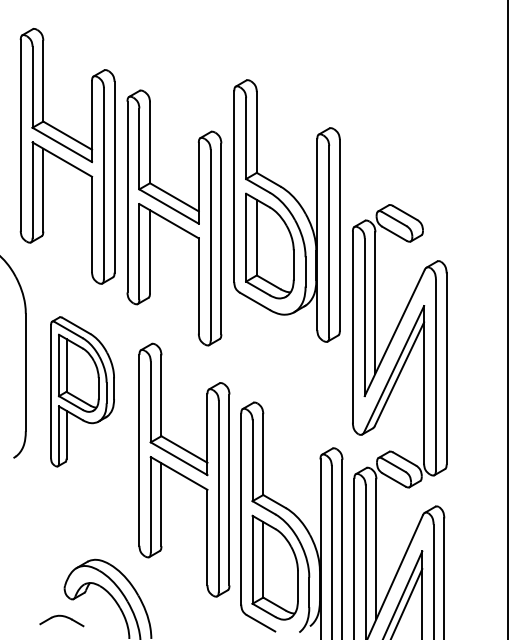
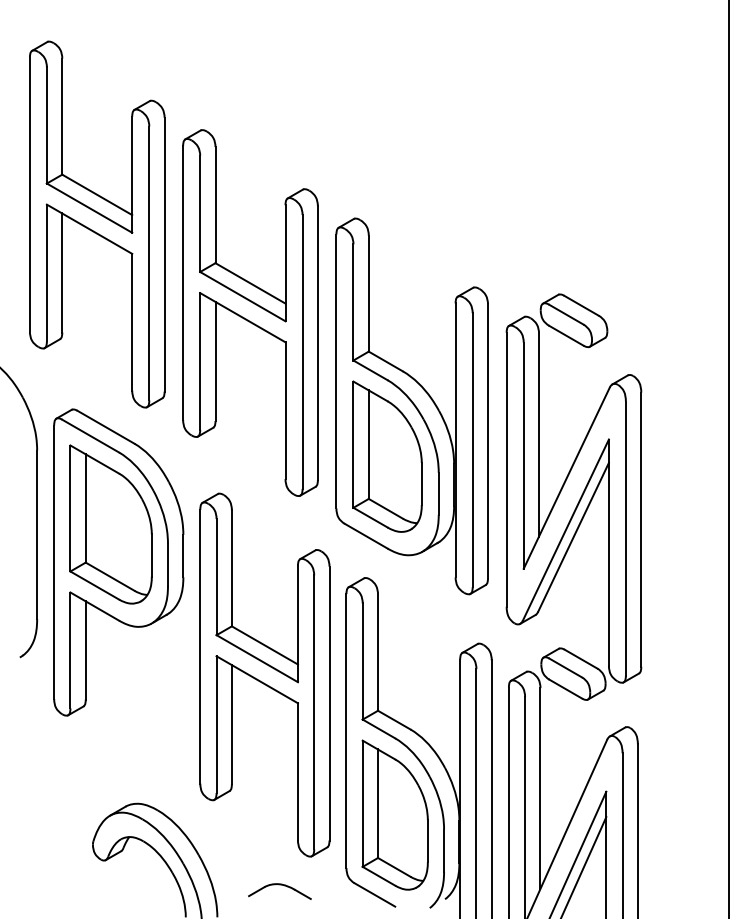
part: (286, 210) -> (411, 405), moved
part: (82, 391) -> (118, 562), size x1.43
part: (61, 620) -> (279, 890), moved

